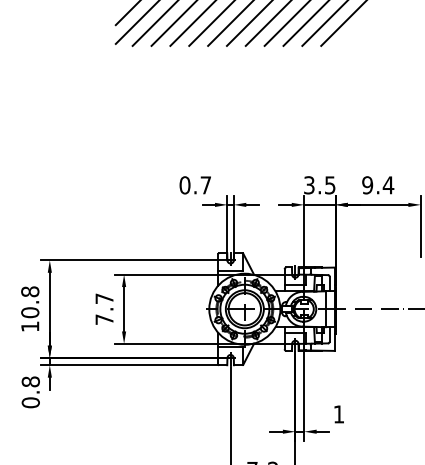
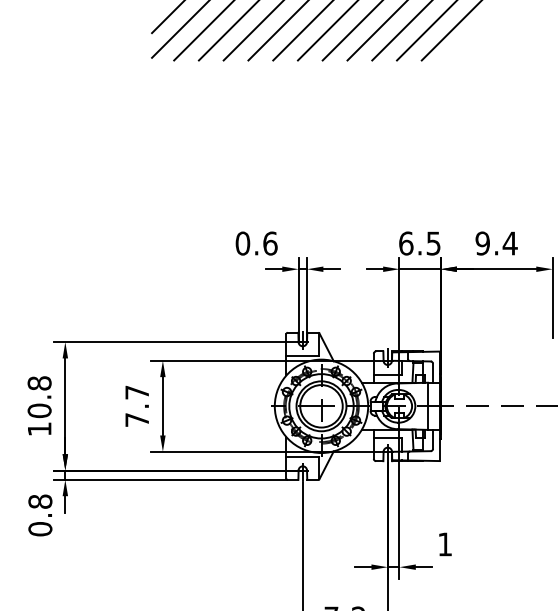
text: (205, 185) -> (269, 243), 0.7 -> 0.6
text: (309, 185) -> (406, 243), 3.5 -> 6.5

